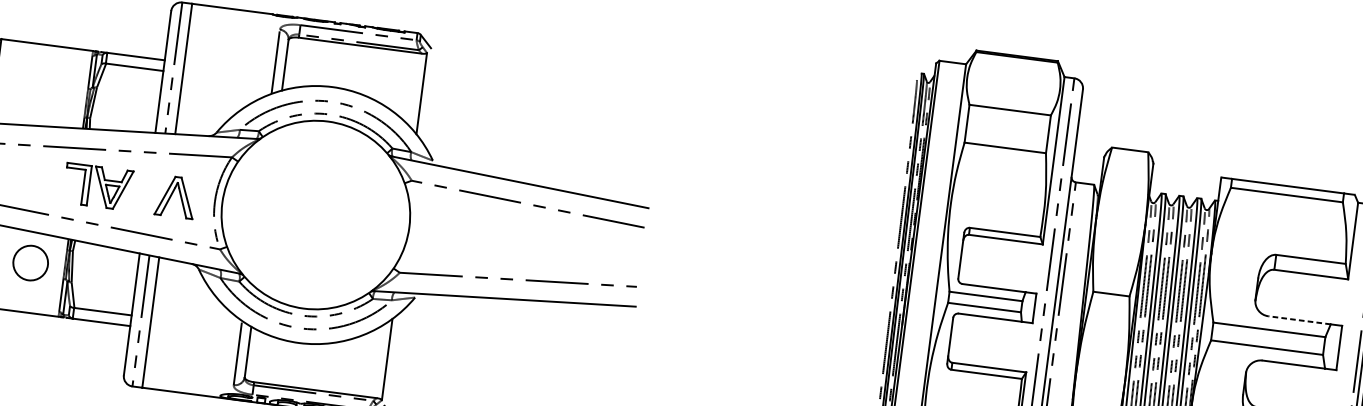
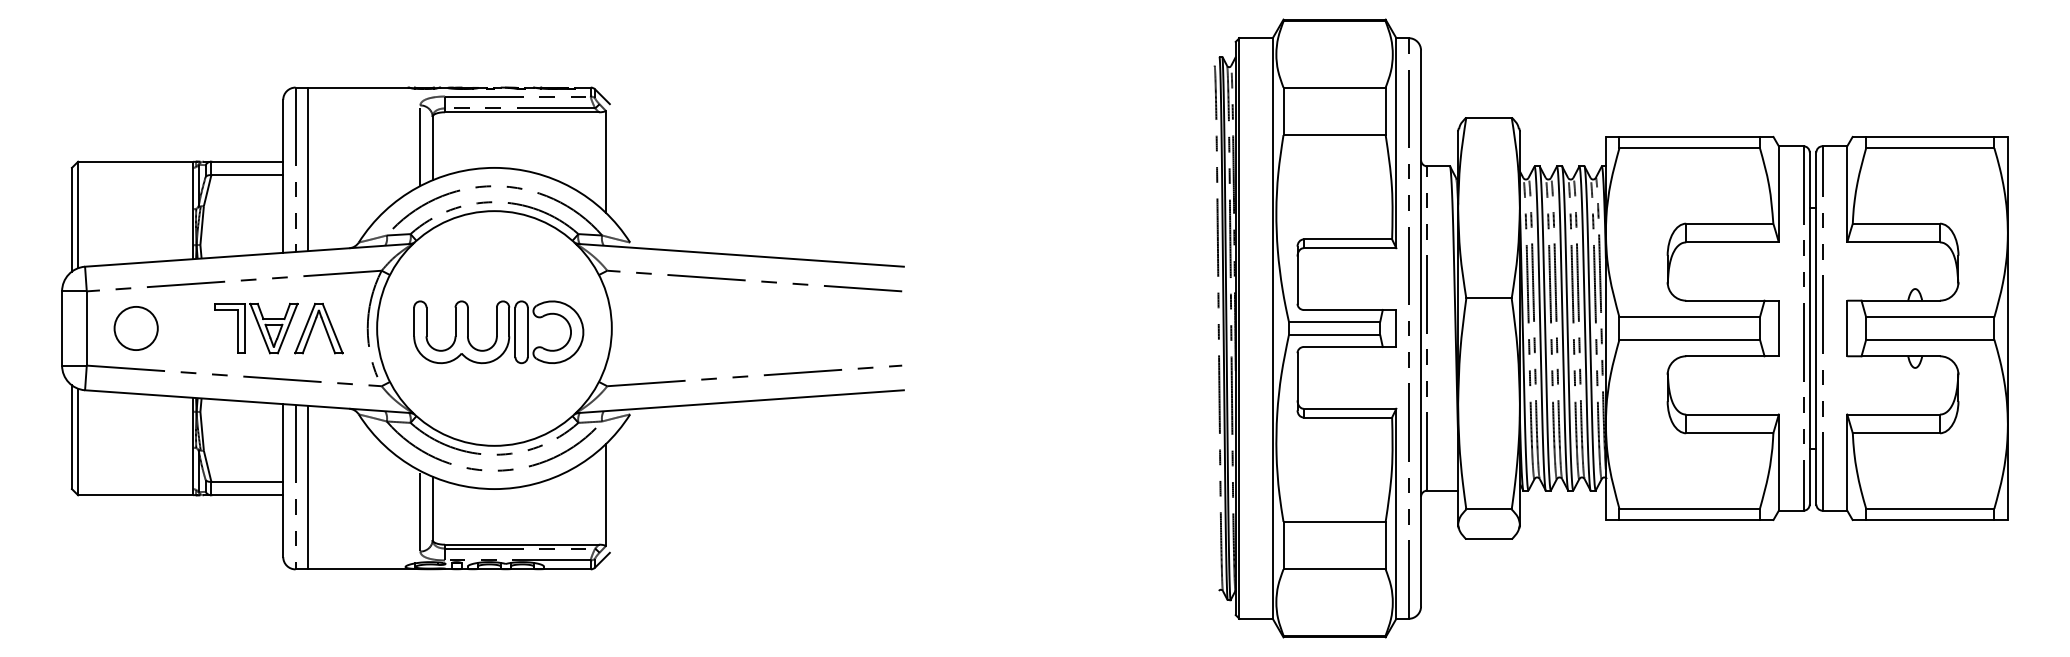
part: (98, 186) -> (256, 328), moved
part: (318, 218) -> (498, 332), added
circle: (30, 263) -> (135, 328), moved
line: (1298, 320) -> (1724, 300), dashed -> solid

